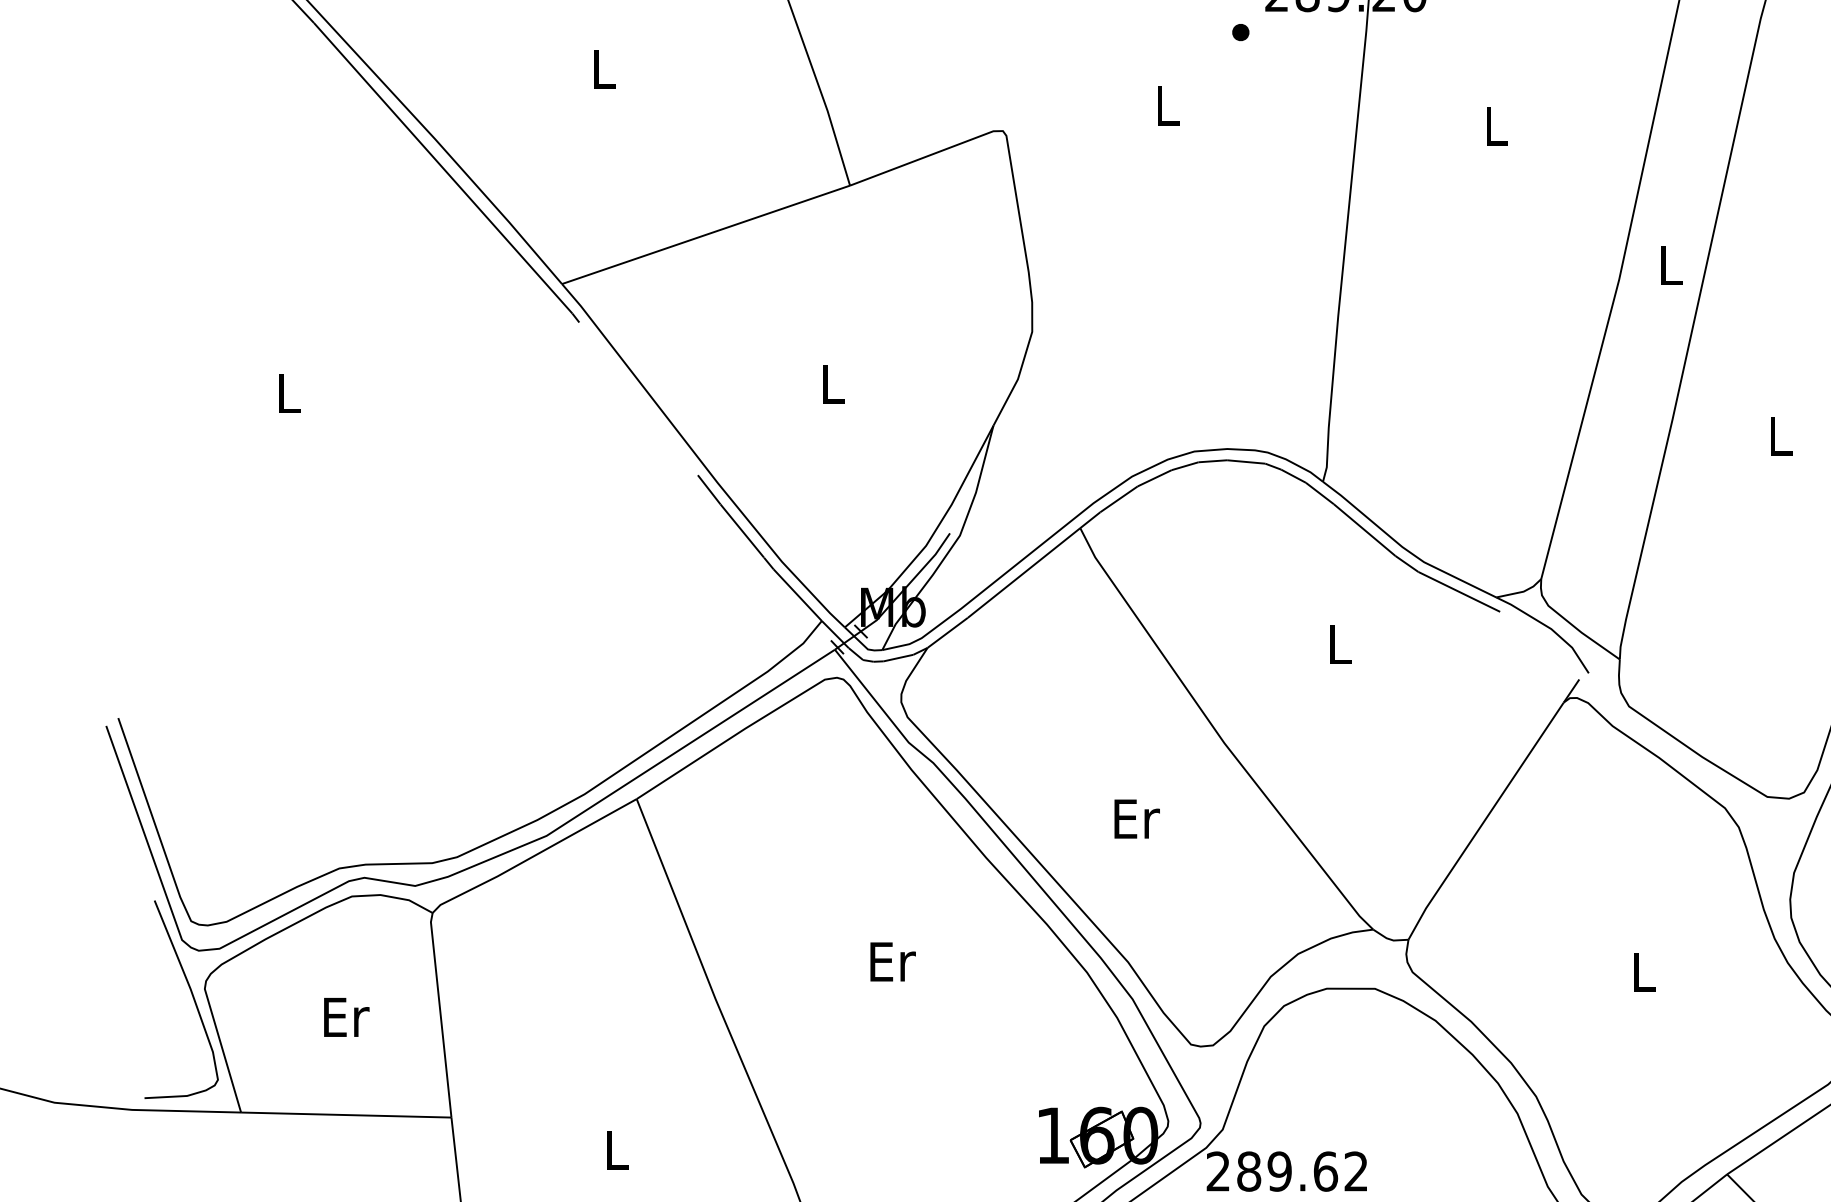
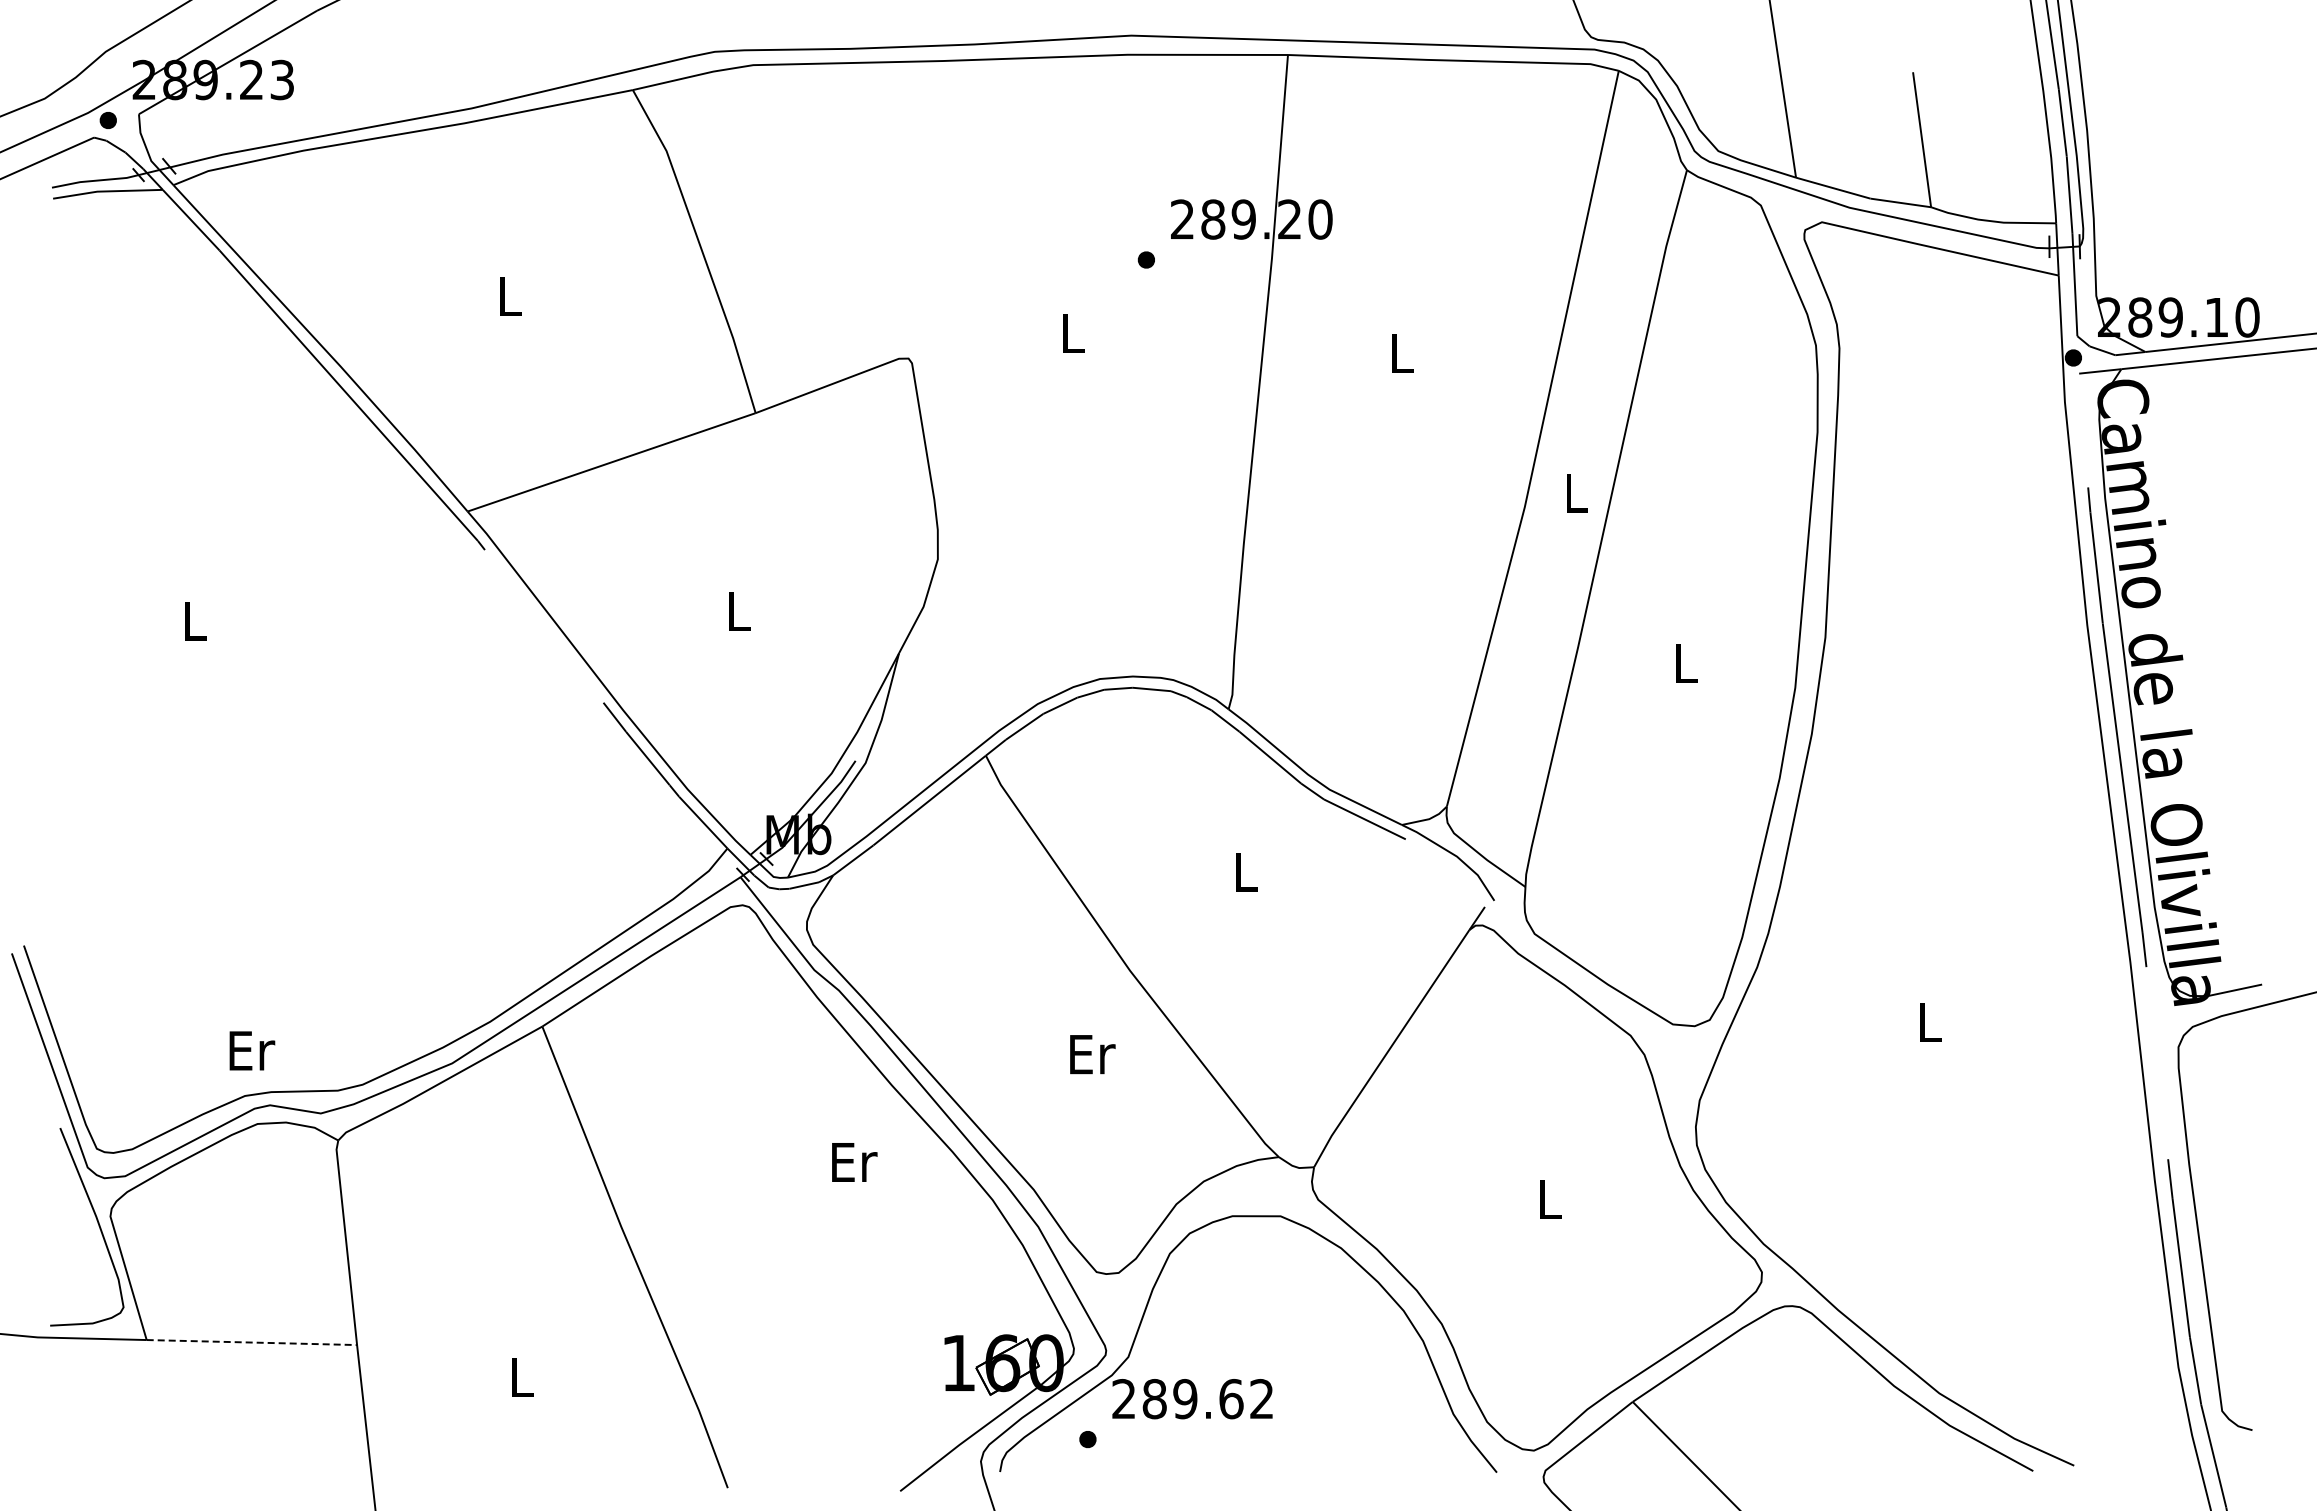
text: (1136, 819) -> (1092, 1054), moved
text: (892, 962) -> (854, 1162), moved
text: (346, 1017) -> (252, 1050), moved
line: (346, 1115) -> (252, 1342), solid -> dashed

